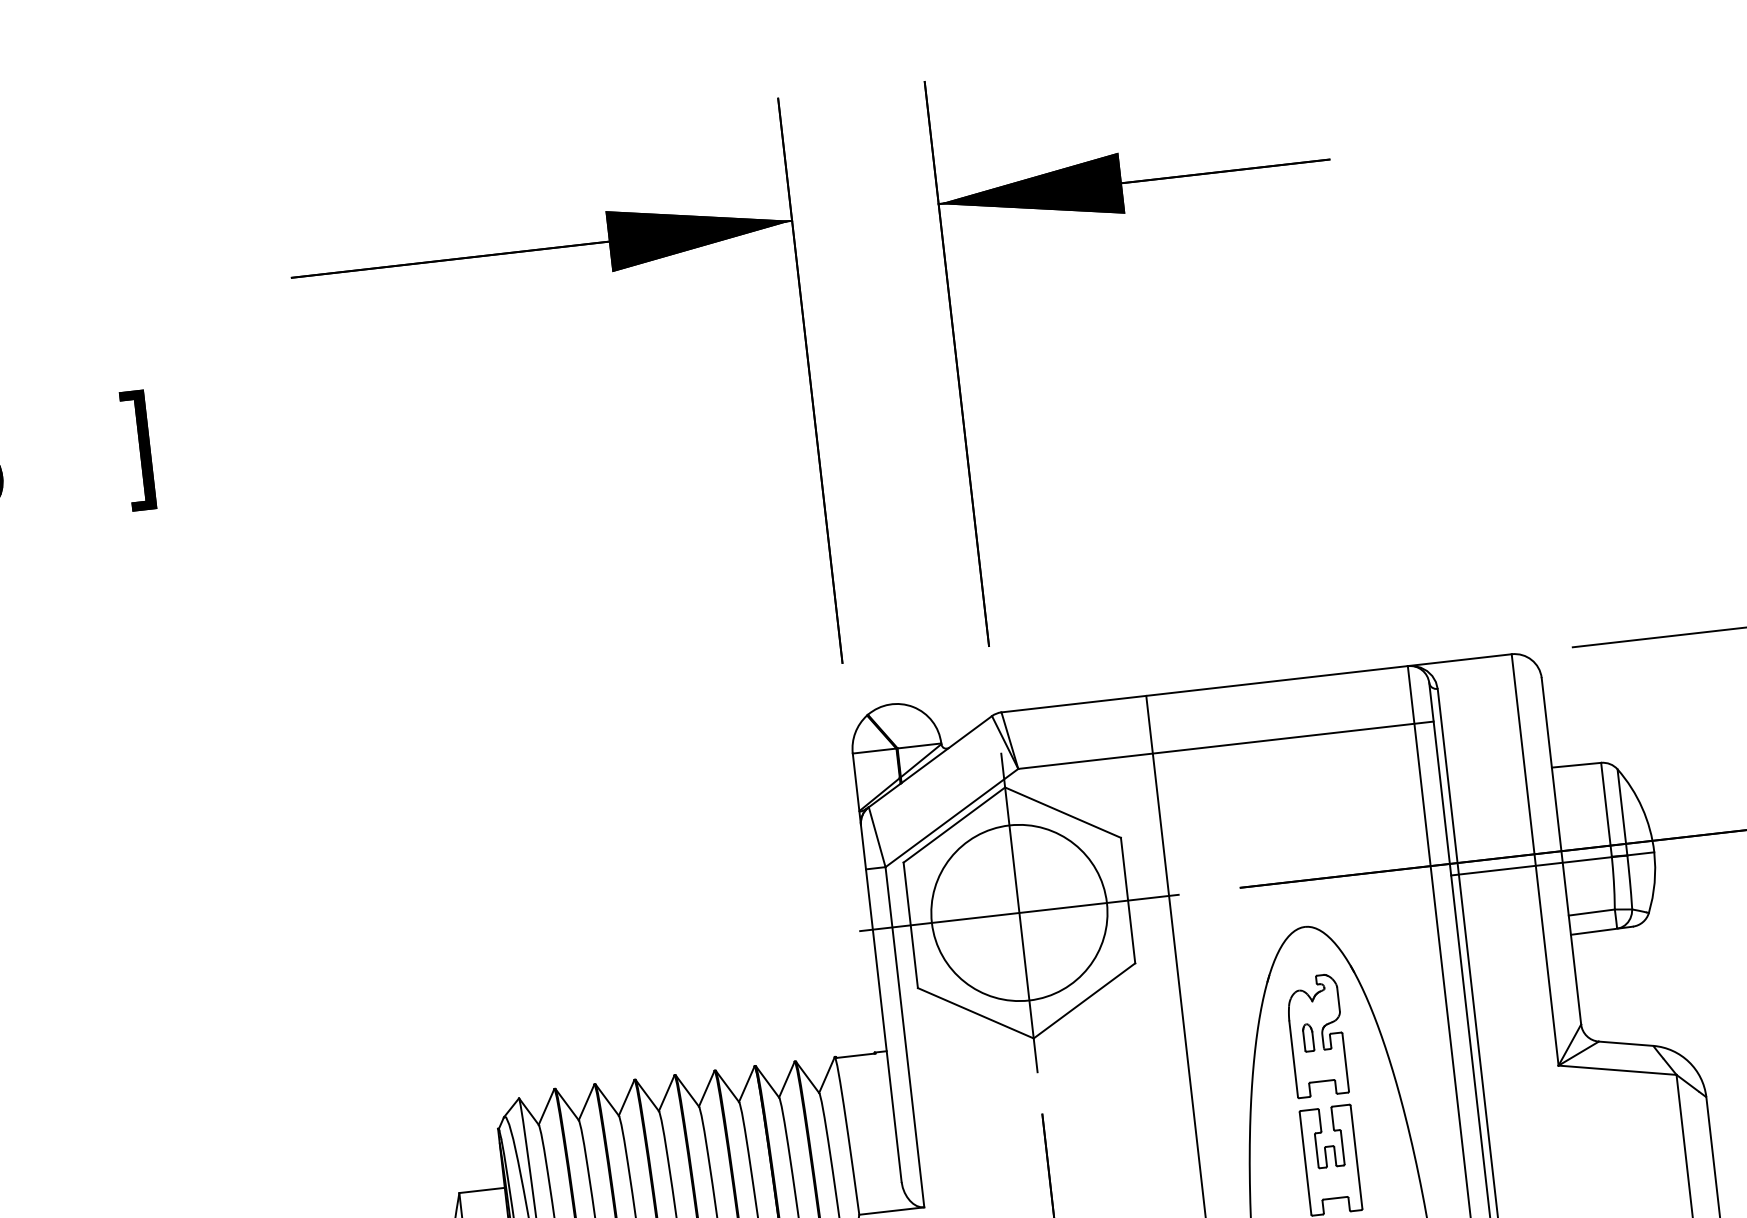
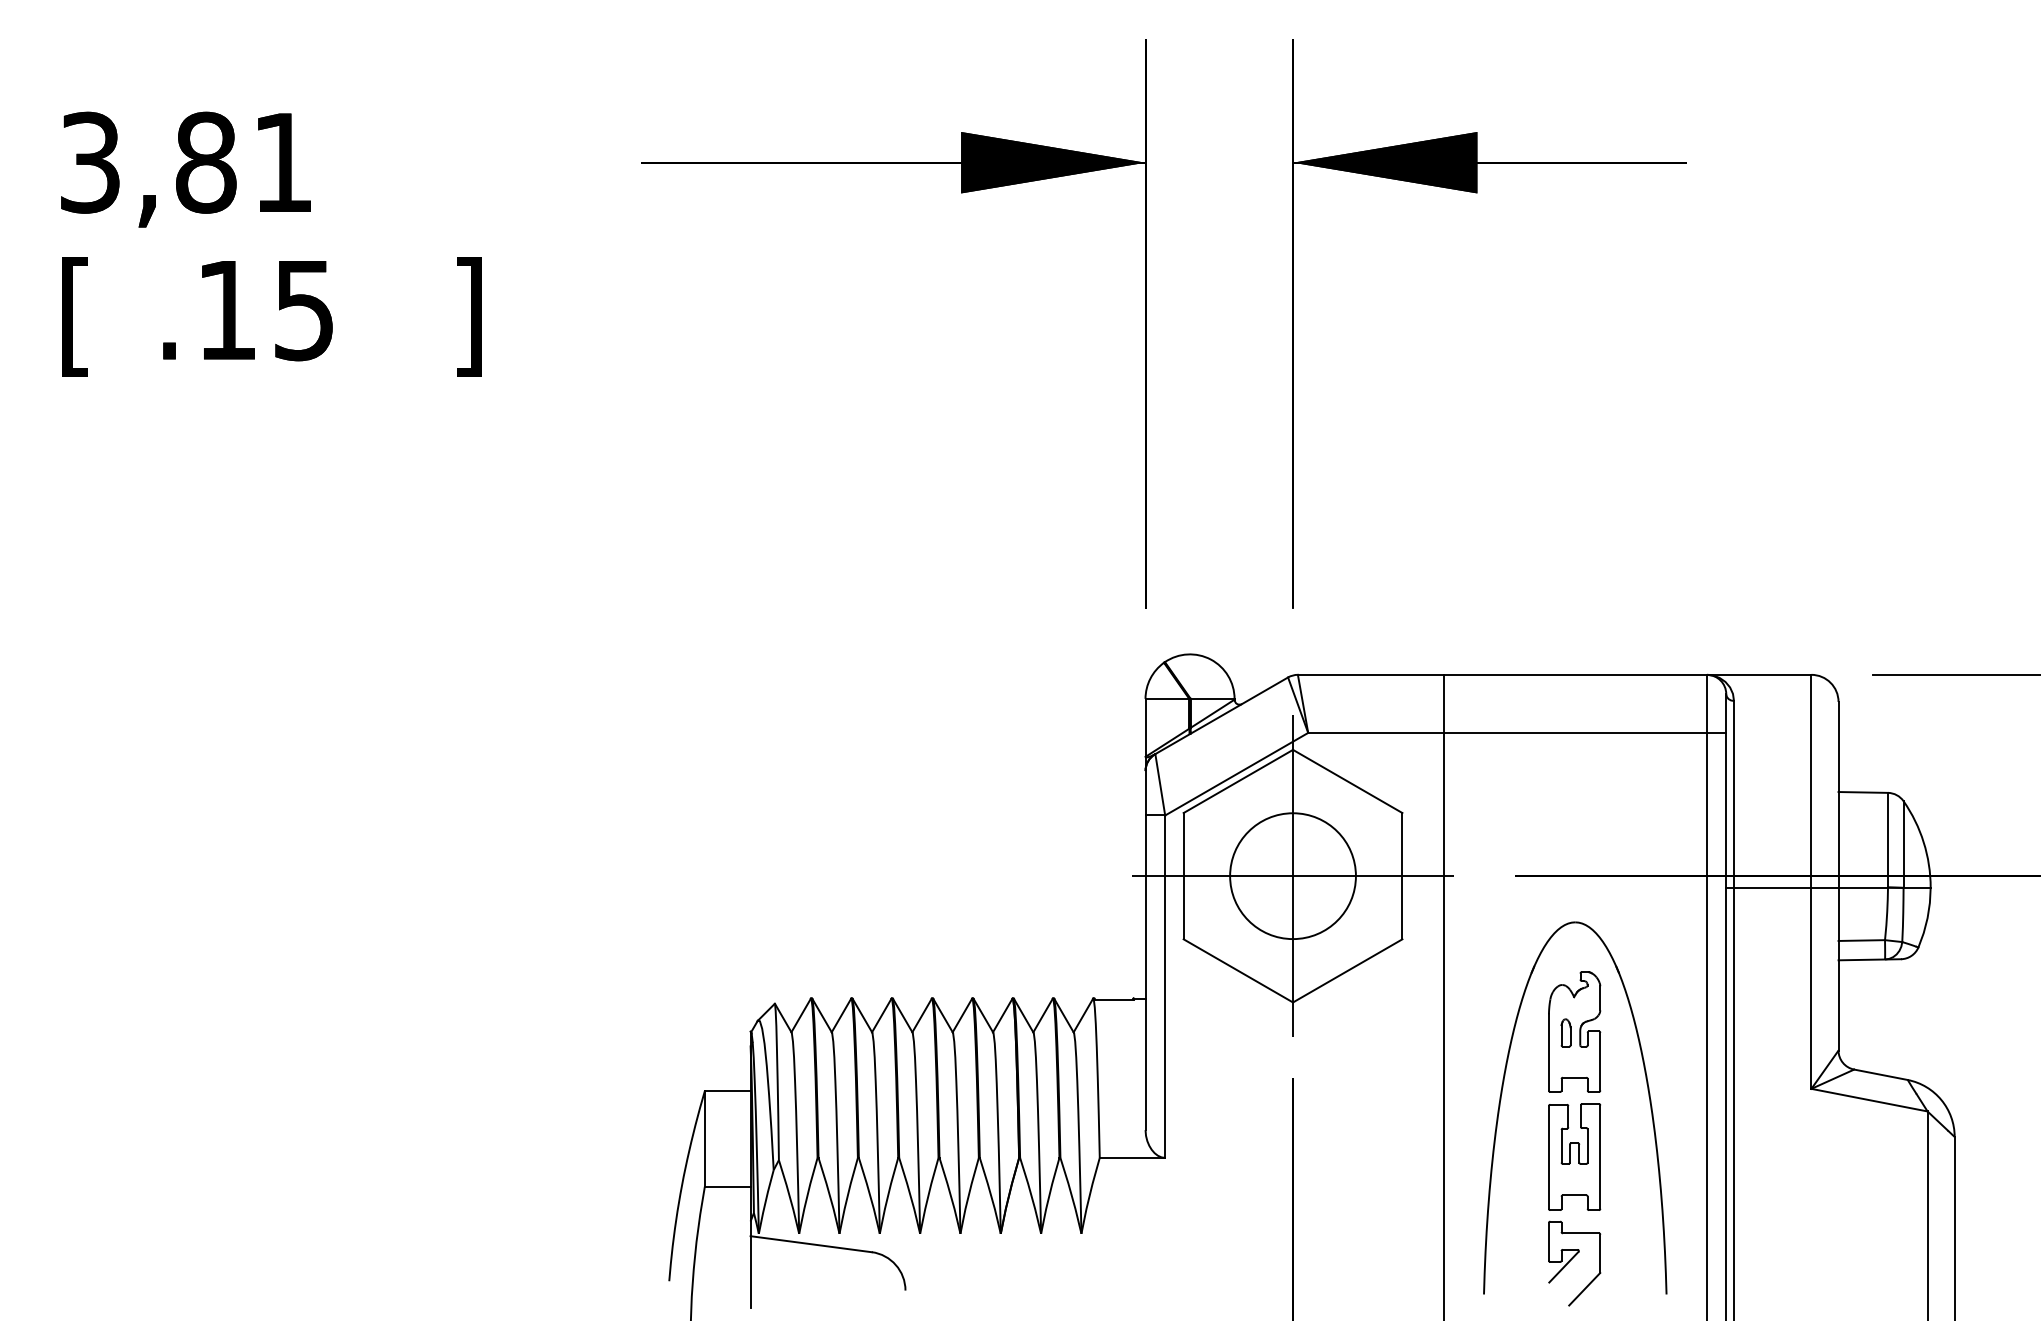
circle: (1018, 913) -> (1292, 876), size x0.71

